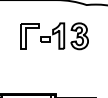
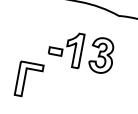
part: (29, 36) -> (28, 80), moved

